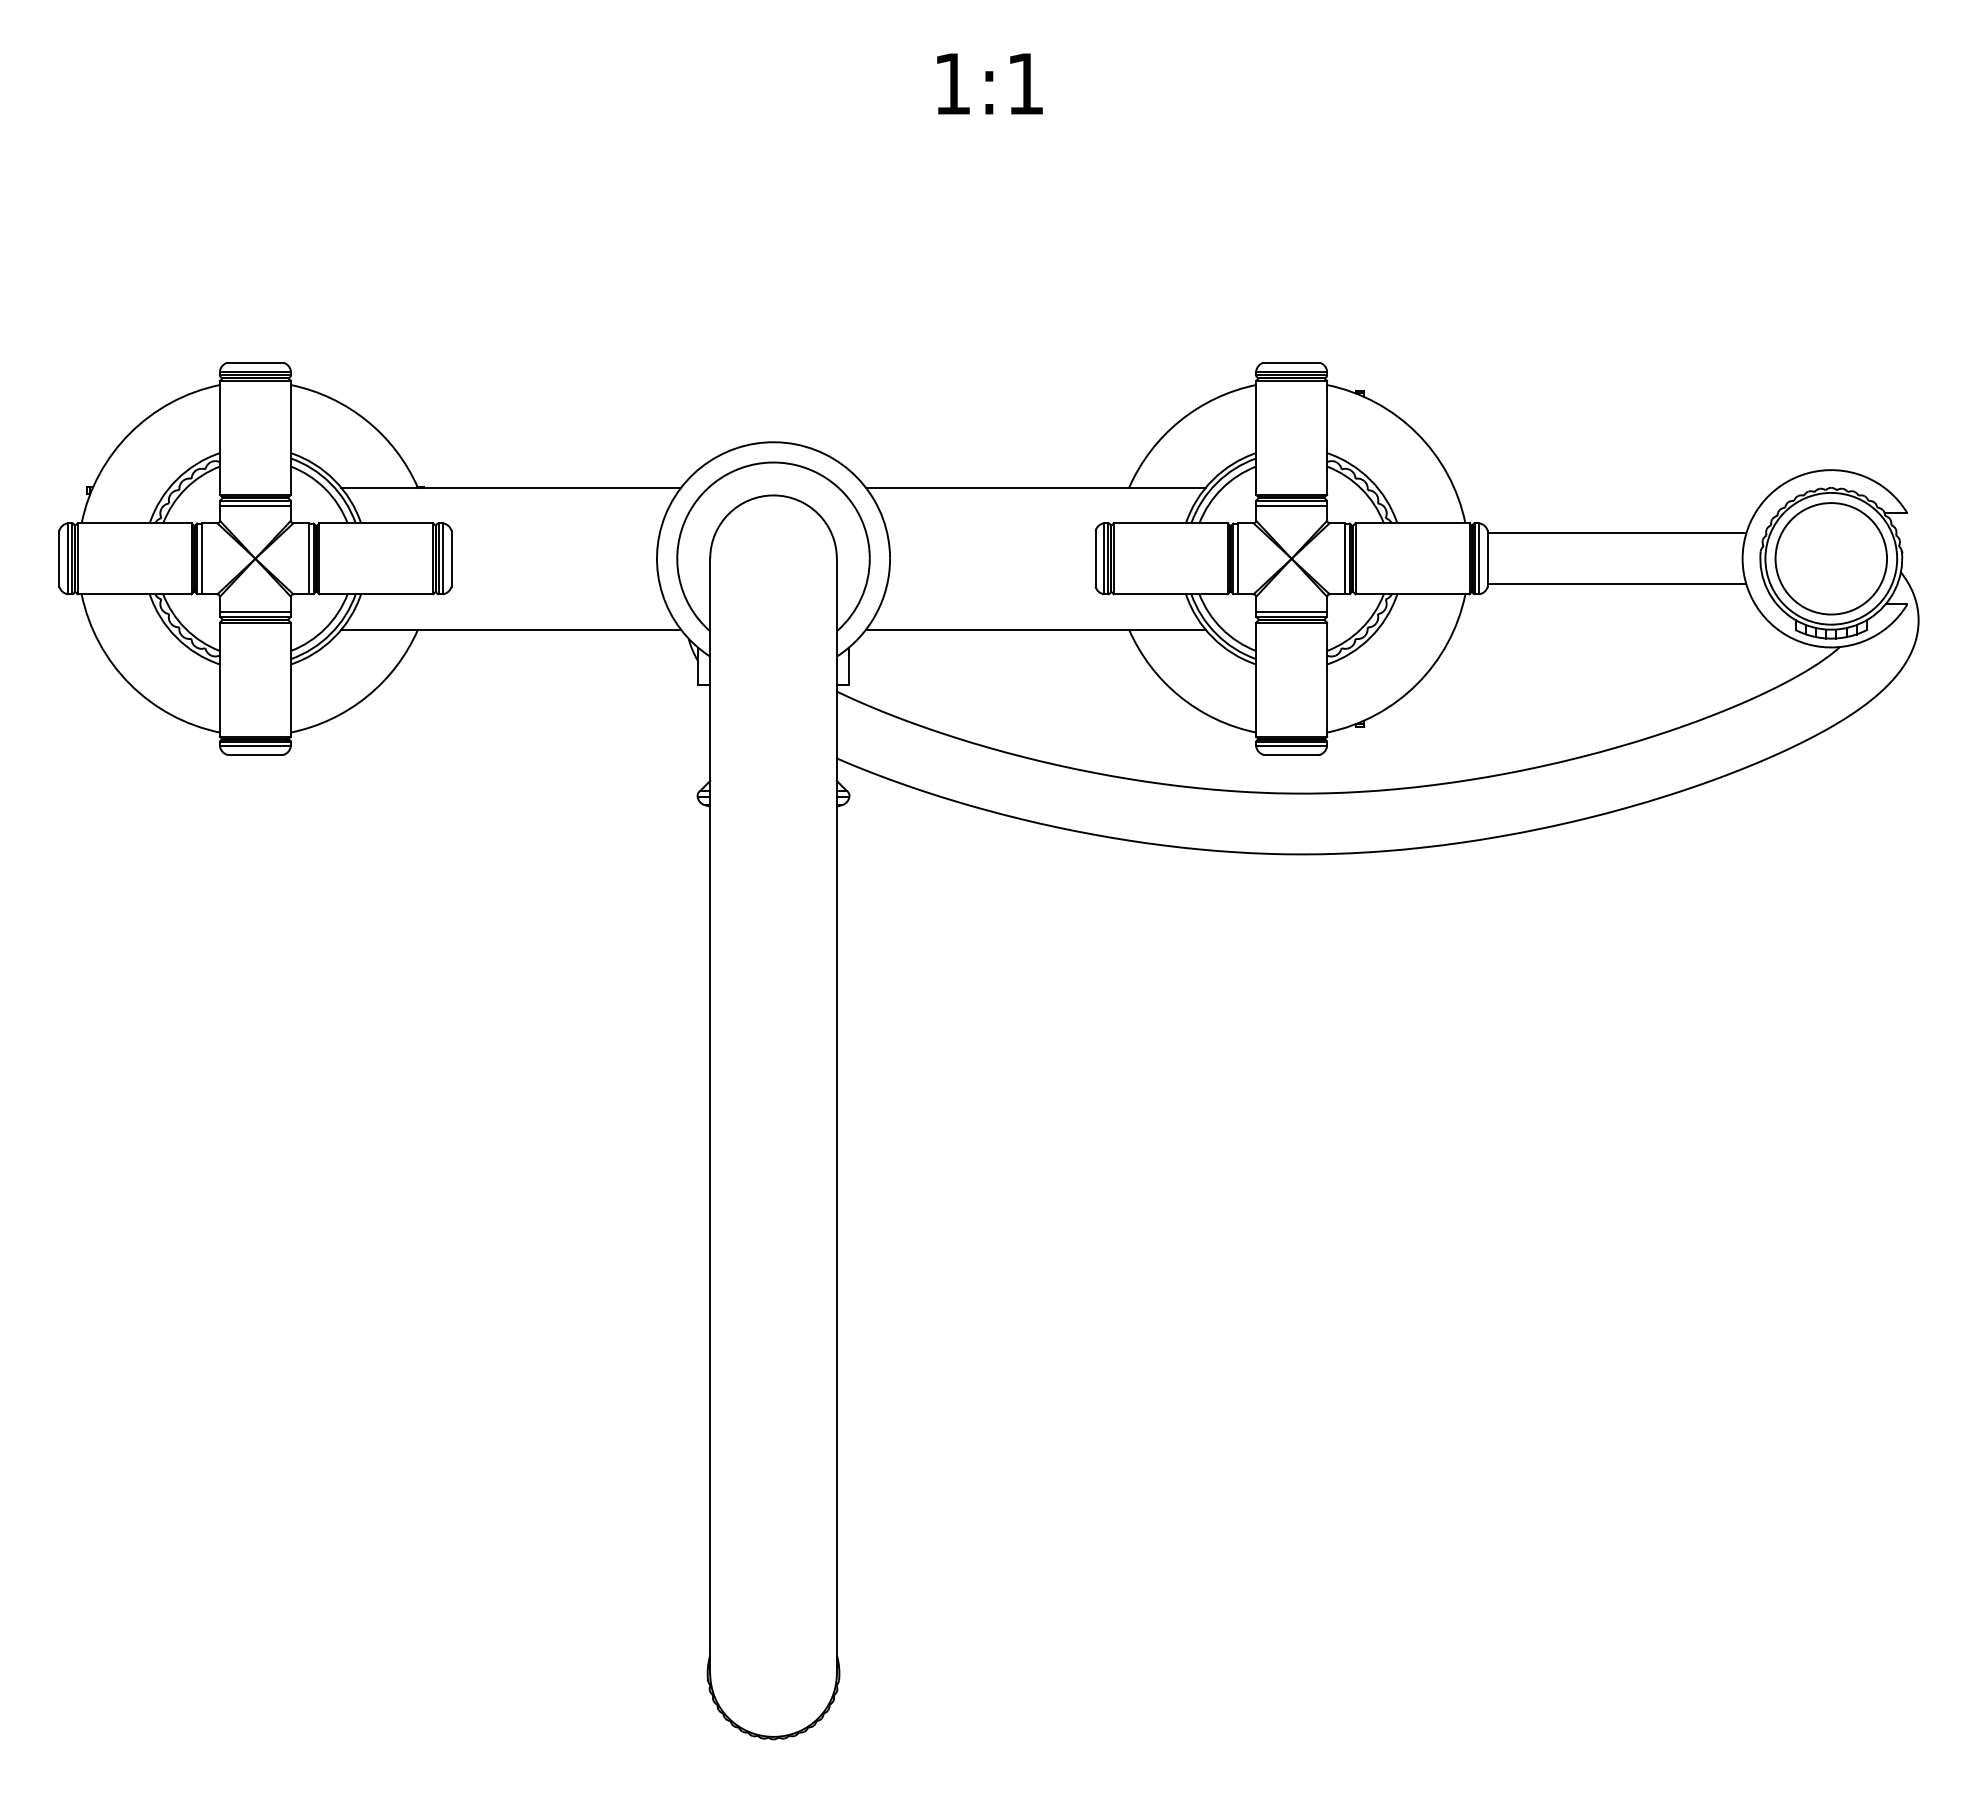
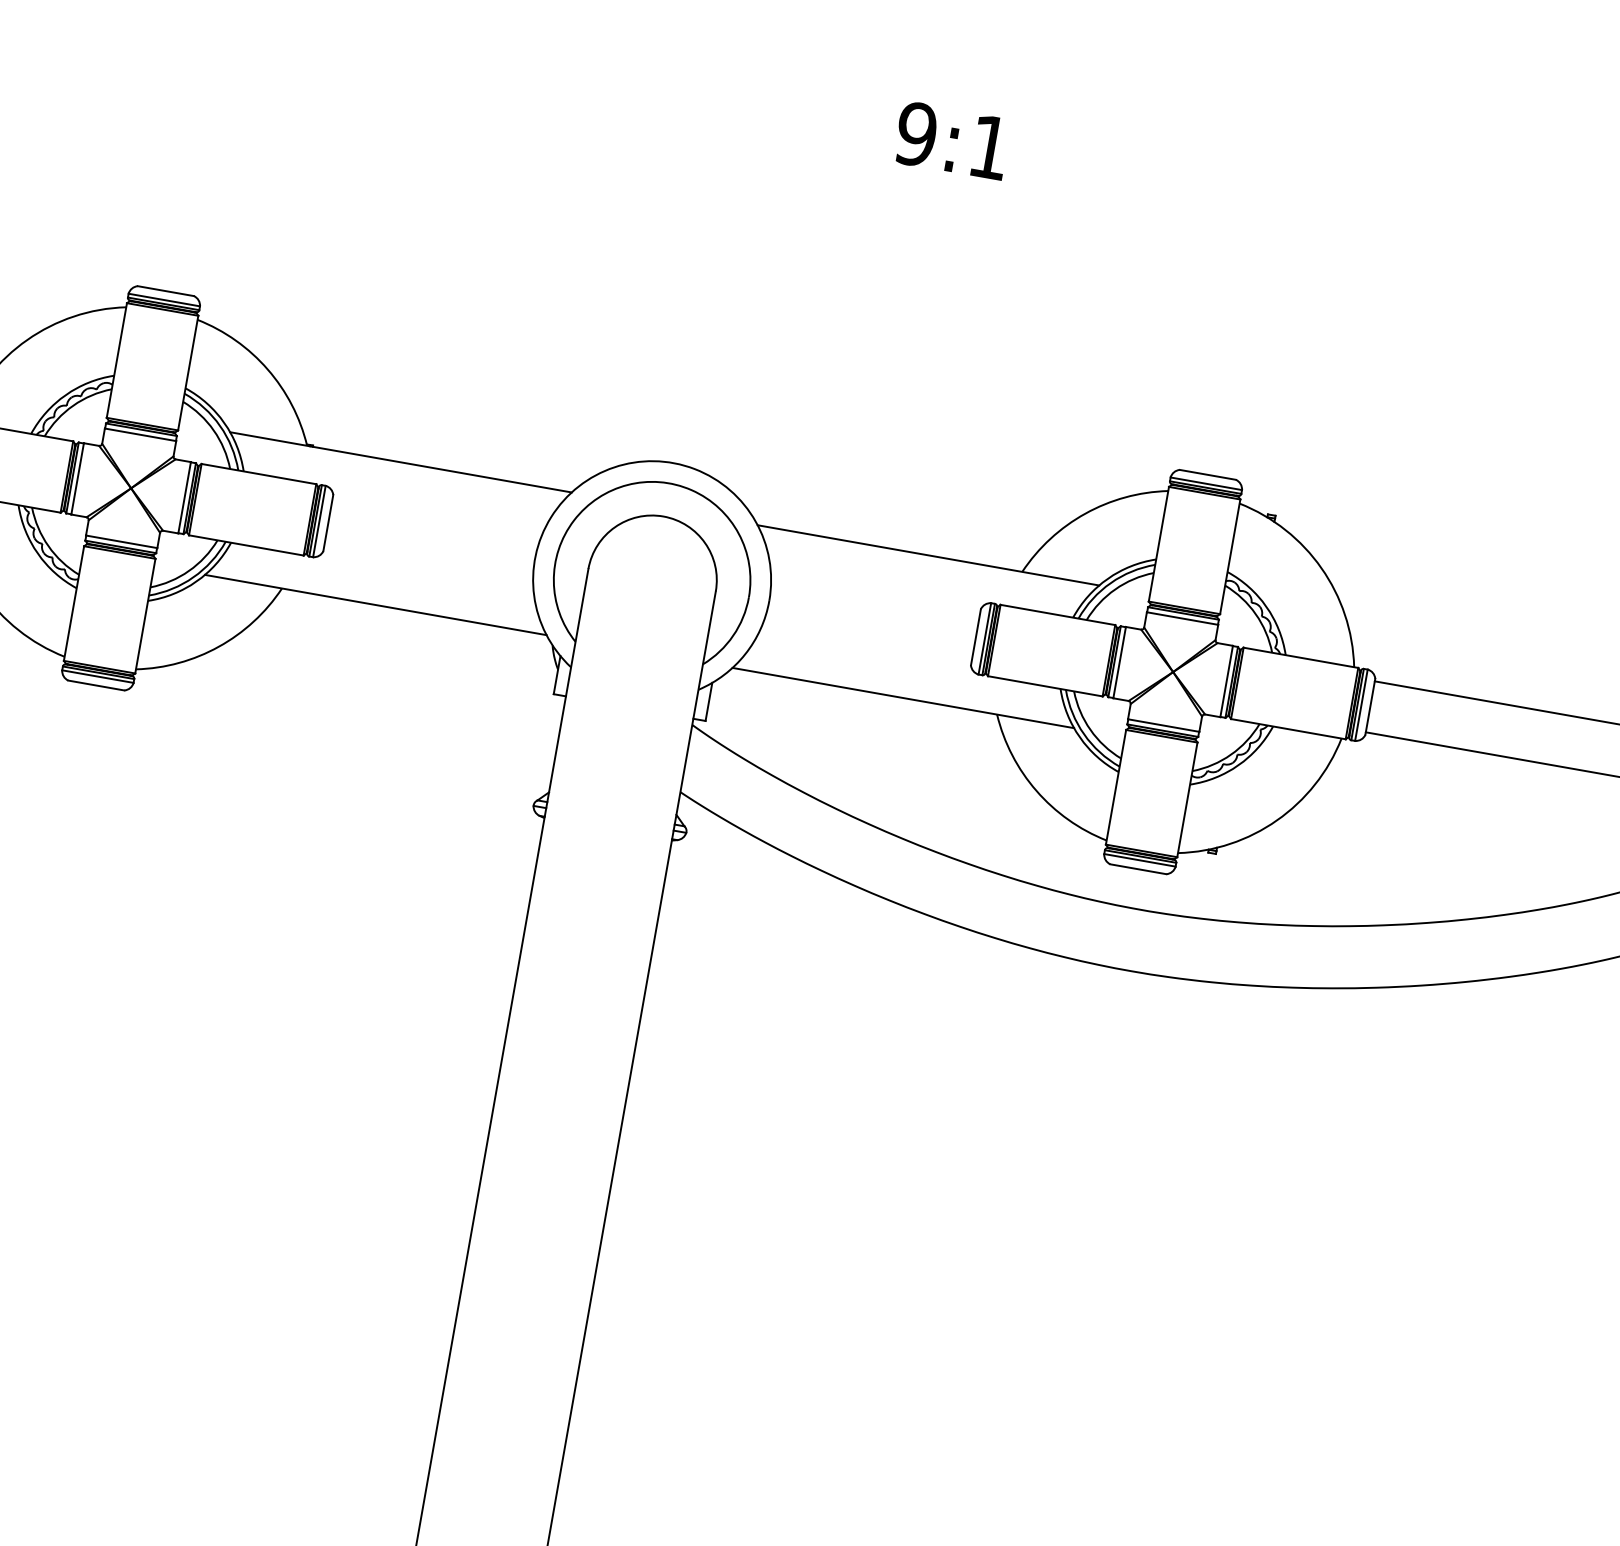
text: (952, 83) -> (916, 133), 1:1 -> 9:1

